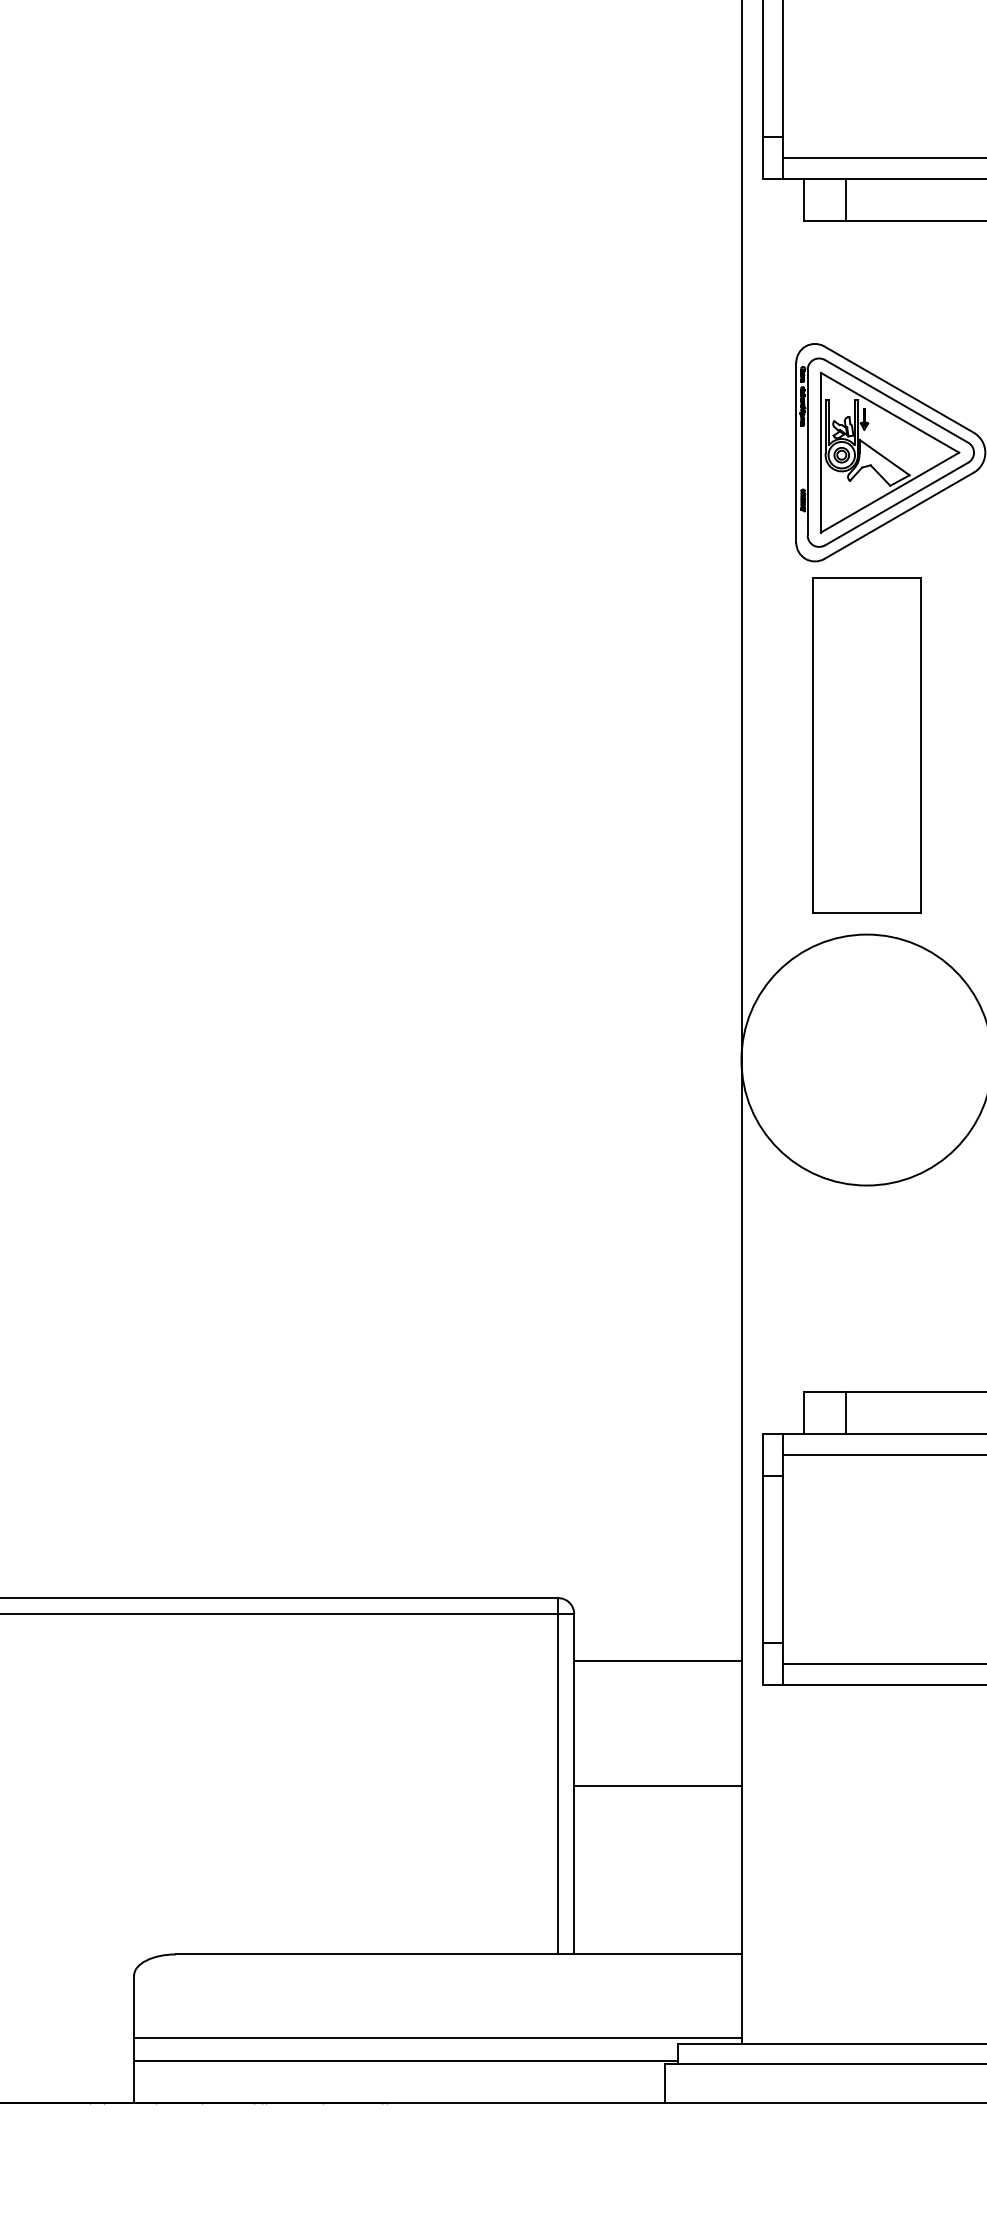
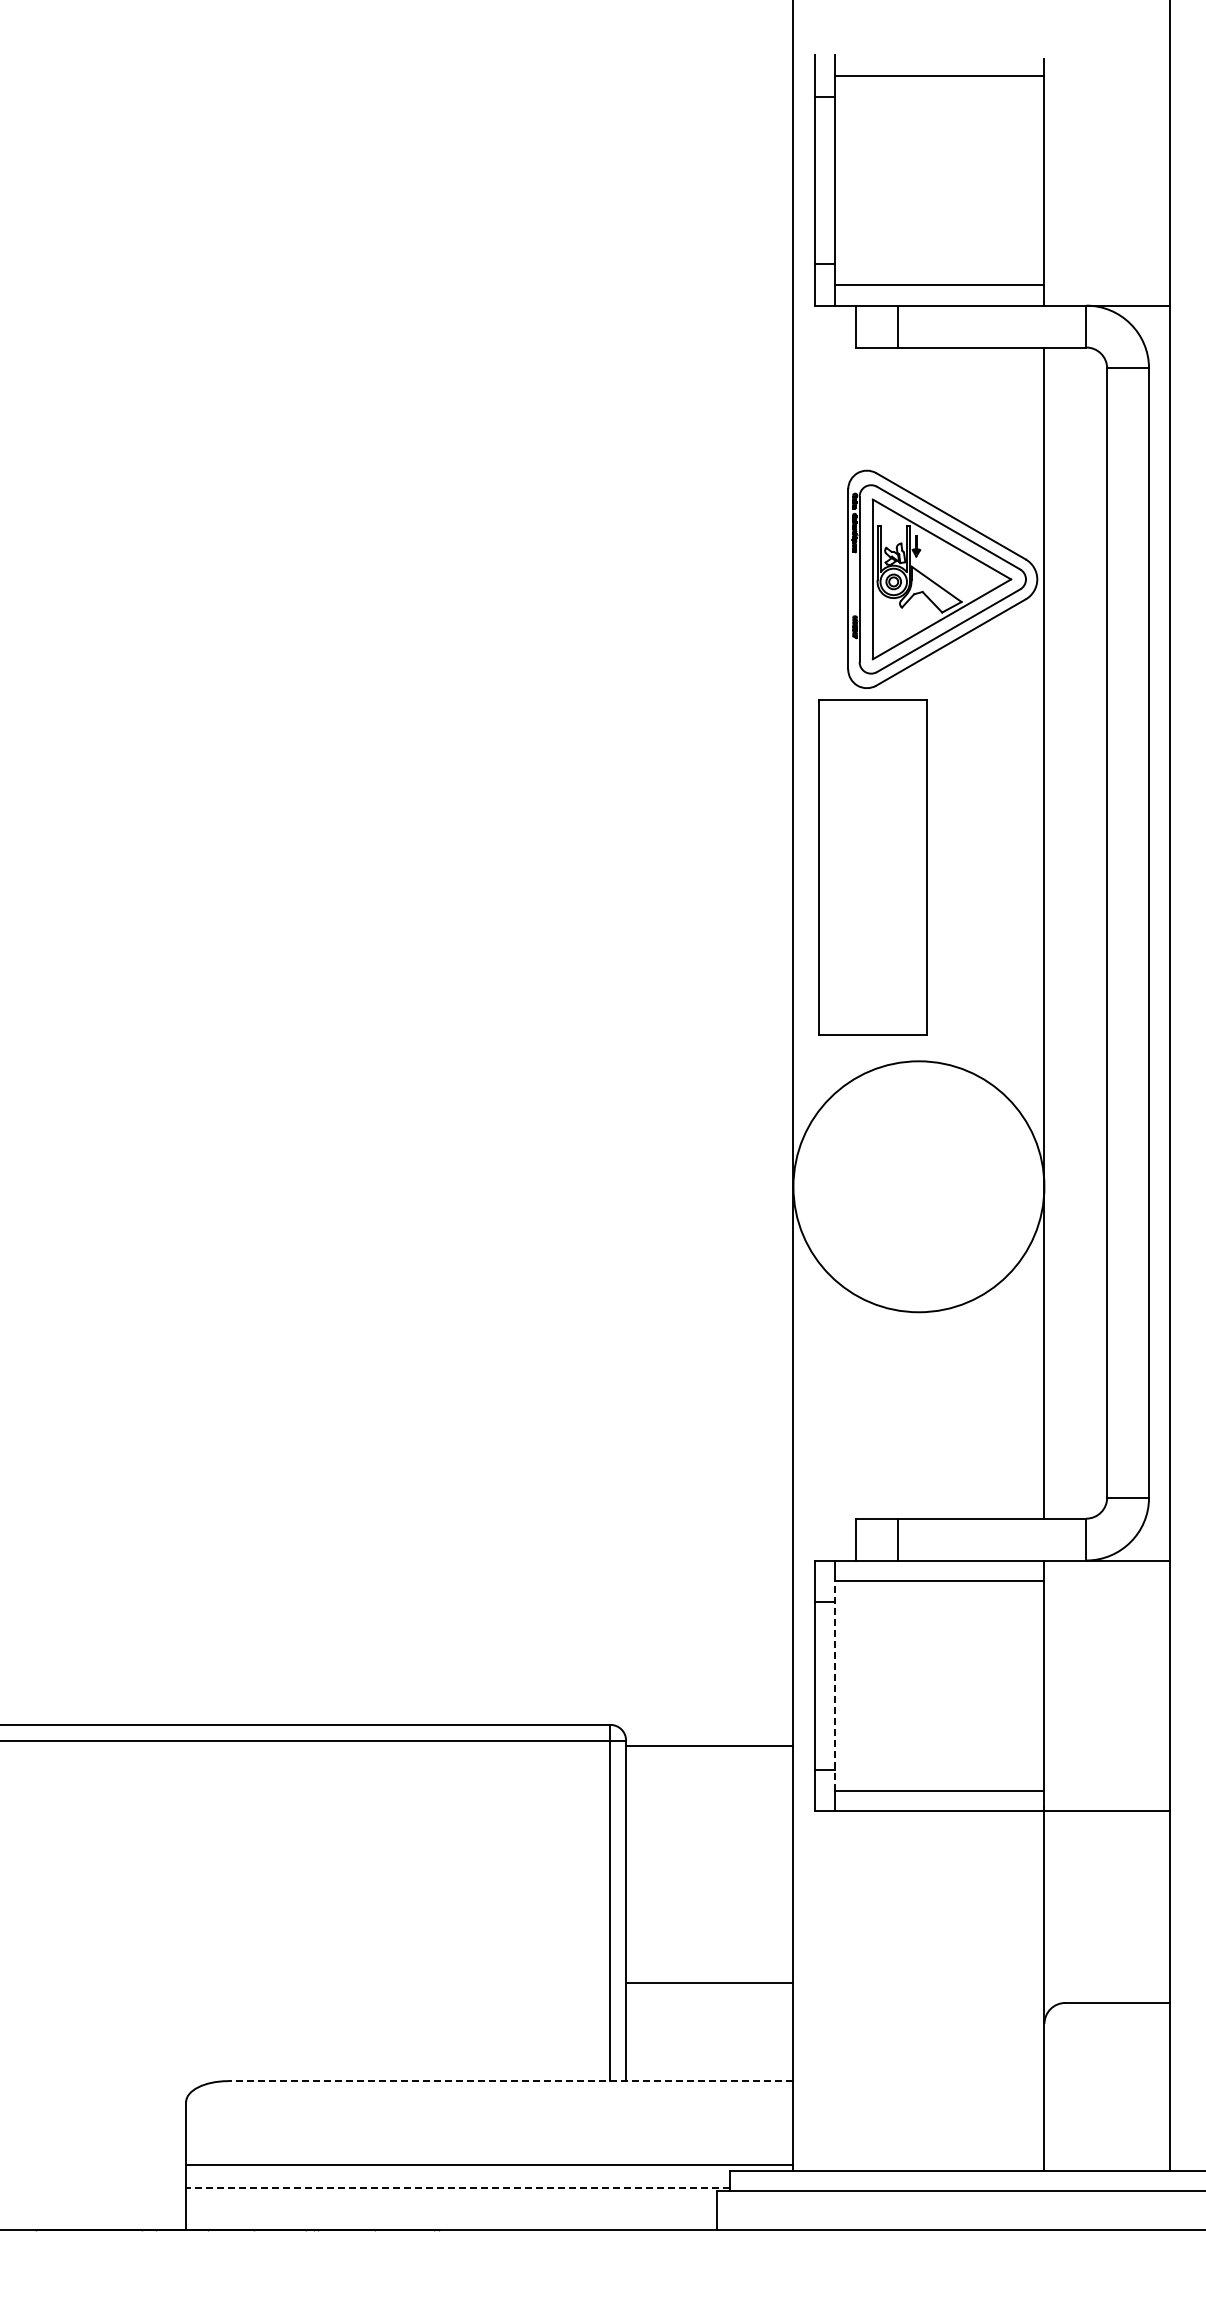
part: (866, 745) -> (872, 867), moved
line: (783, 1559) -> (835, 1686), solid -> dashed
line: (657, 1660) -> (709, 1745), moved
line: (657, 1786) -> (709, 1983), moved
line: (458, 1954) -> (510, 2081), solid -> dashed
line: (405, 2060) -> (457, 2187), solid -> dashed

